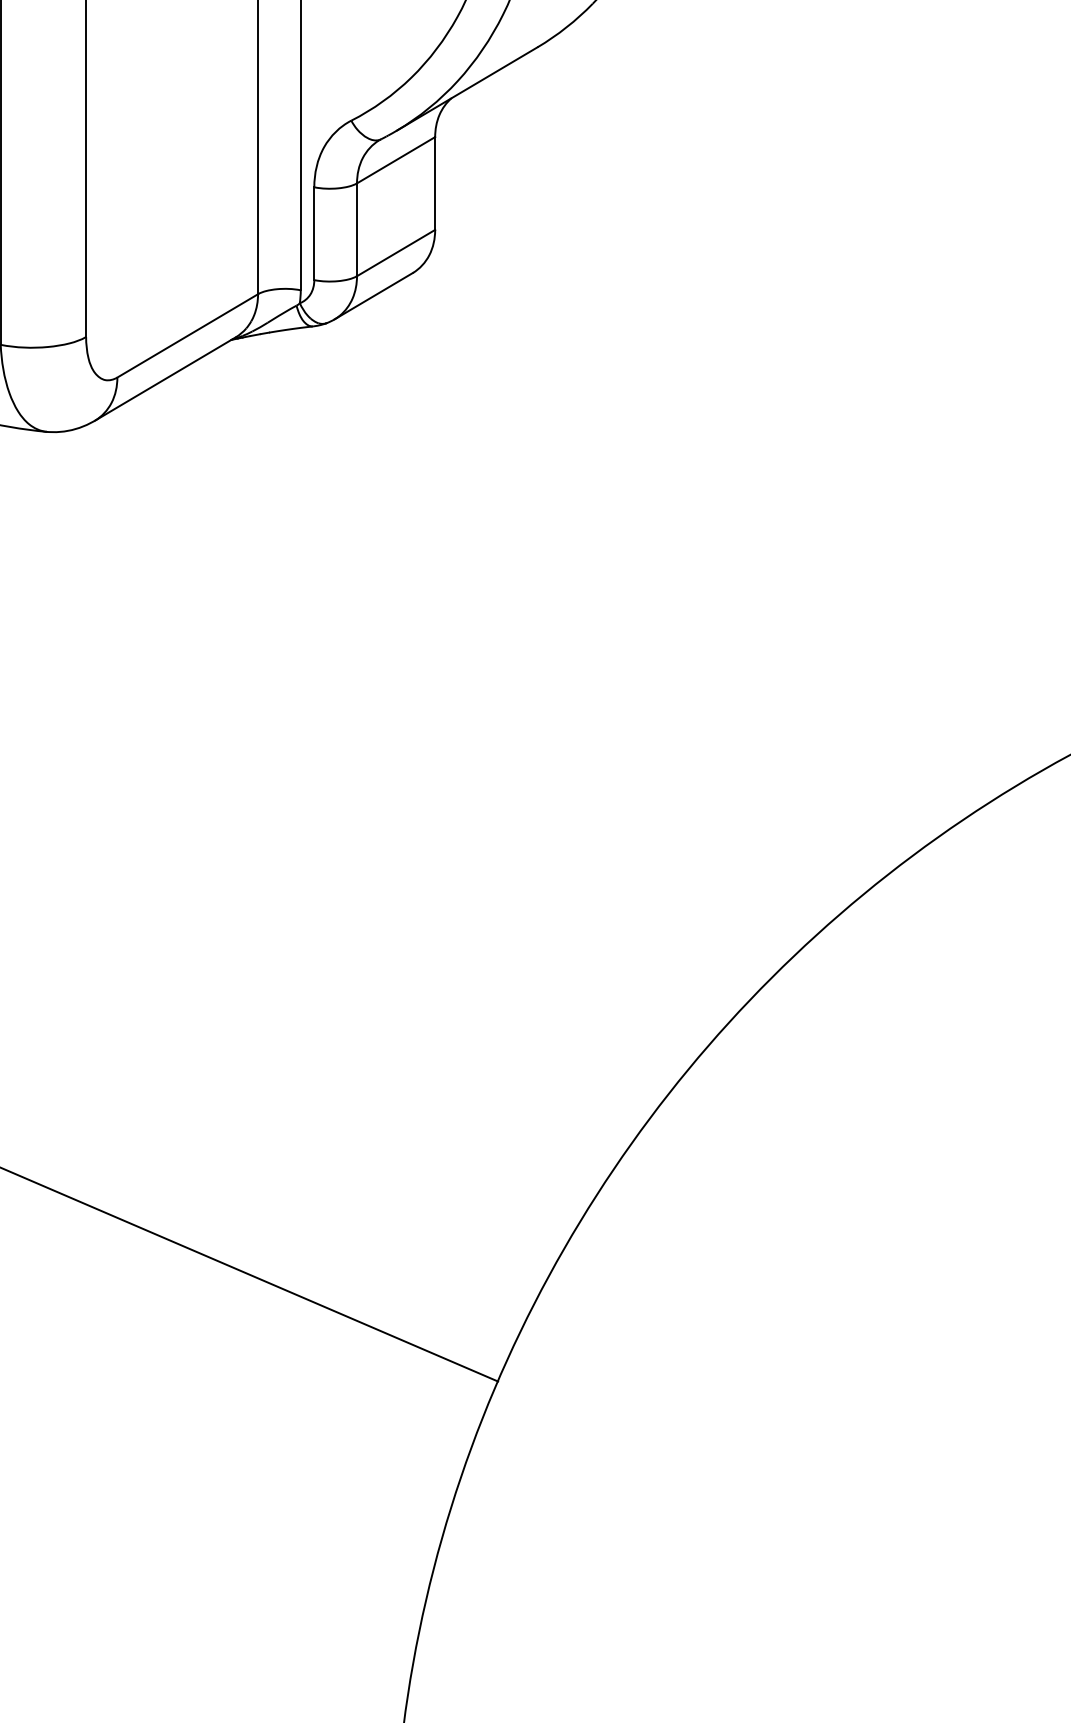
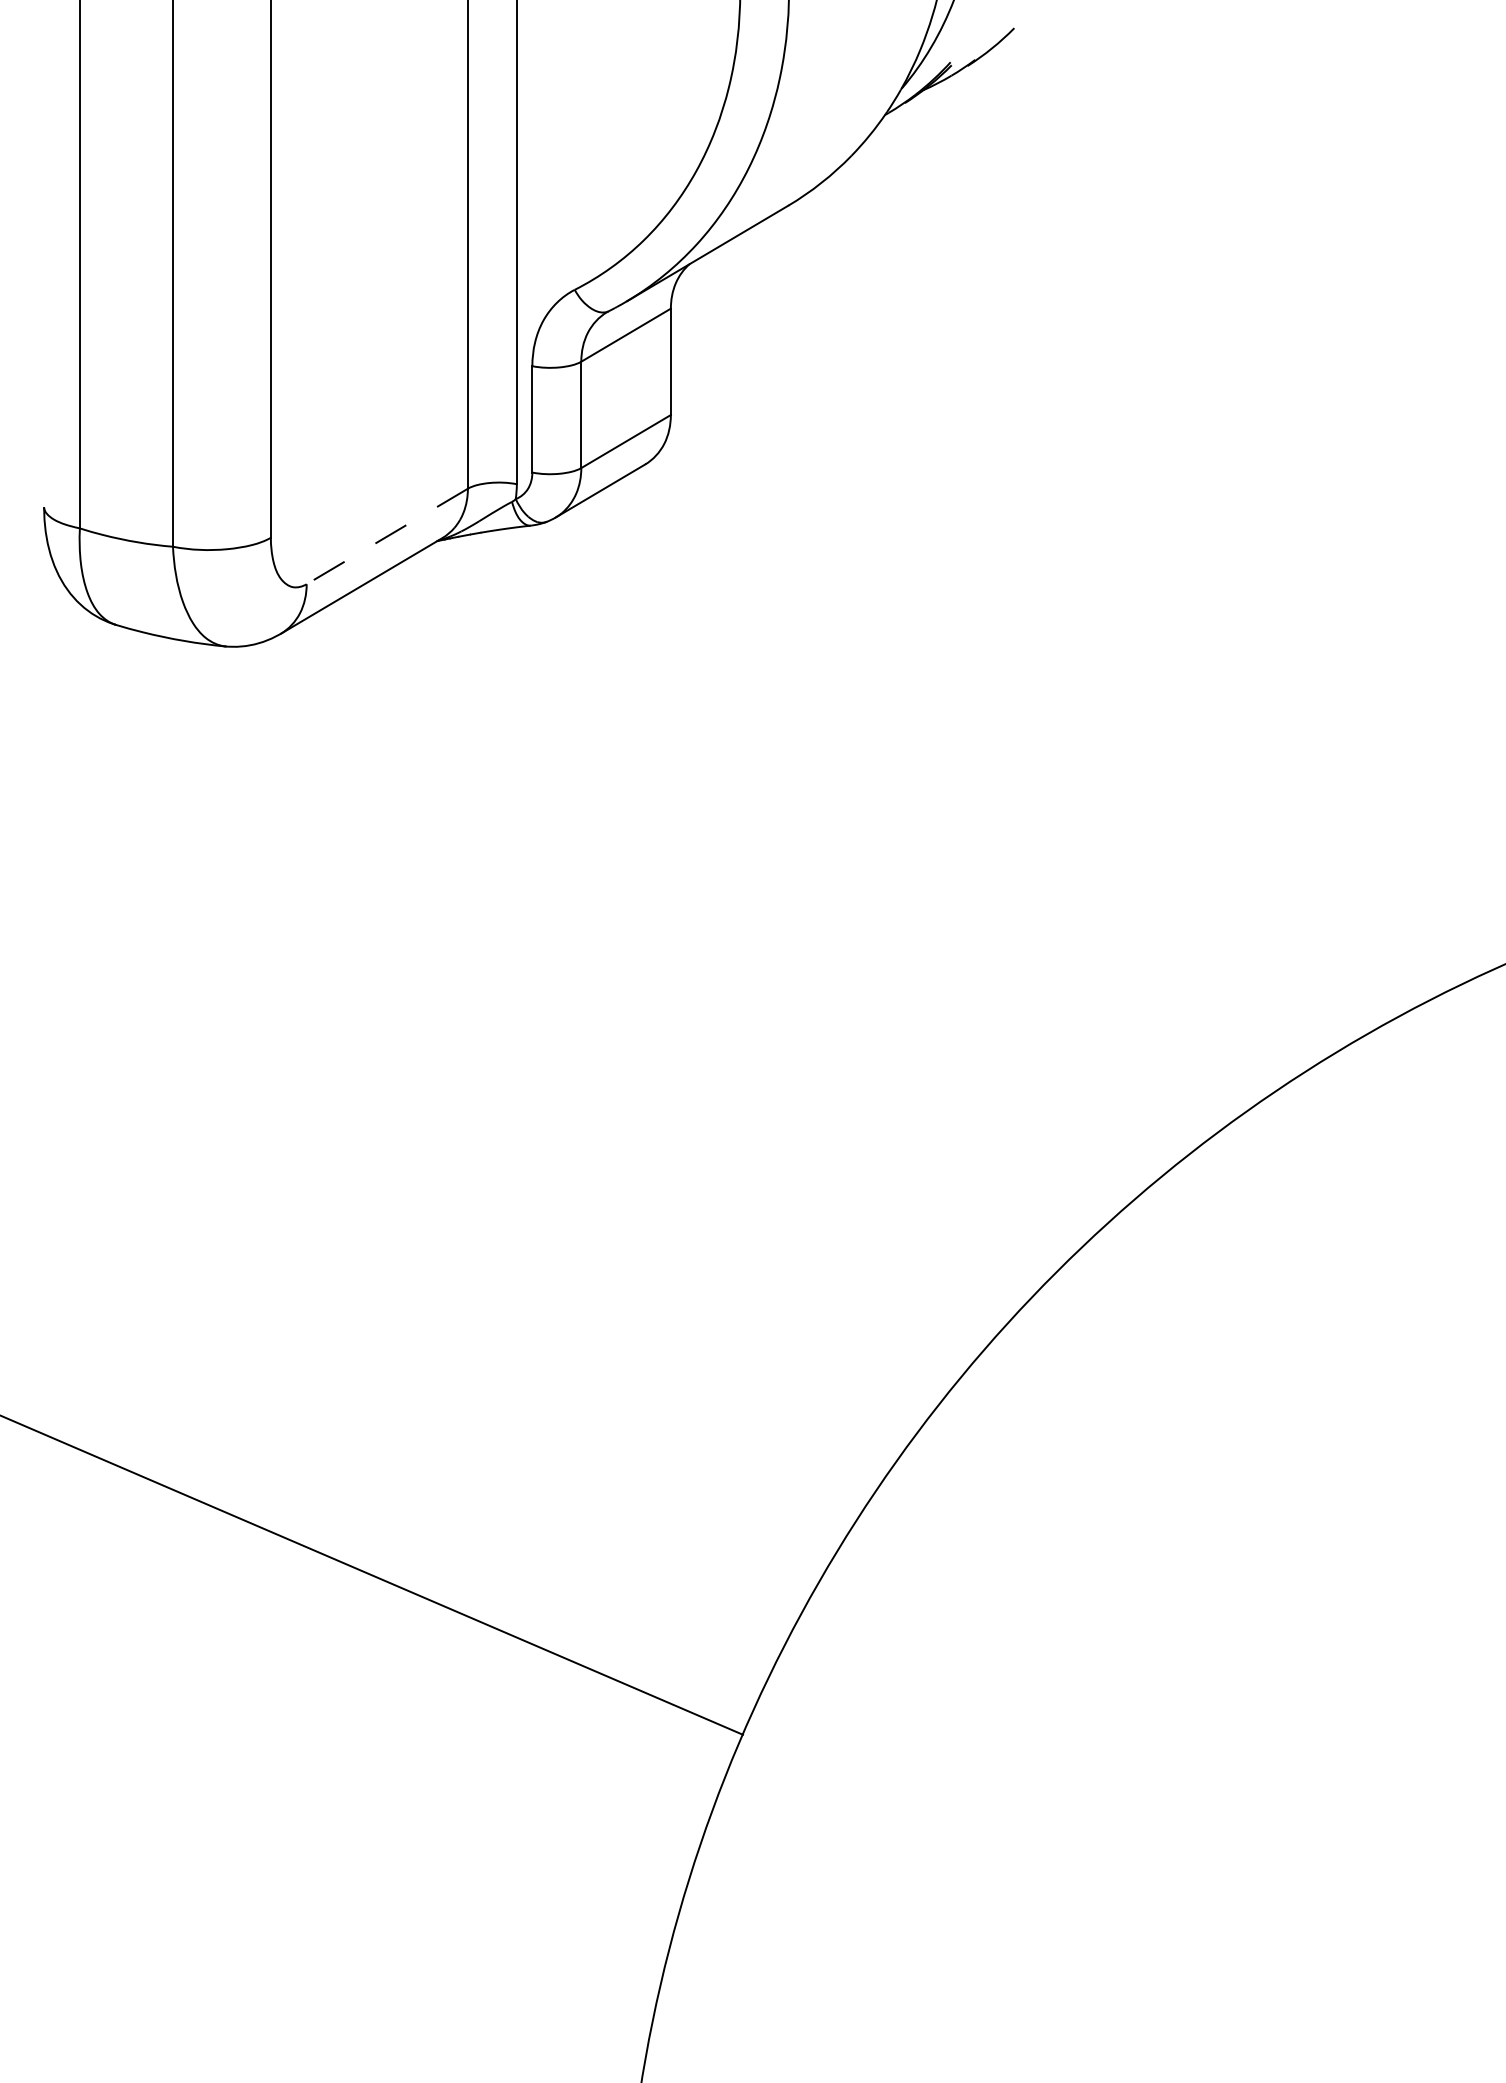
line: (187, 335) -> (387, 536), solid -> dashed

